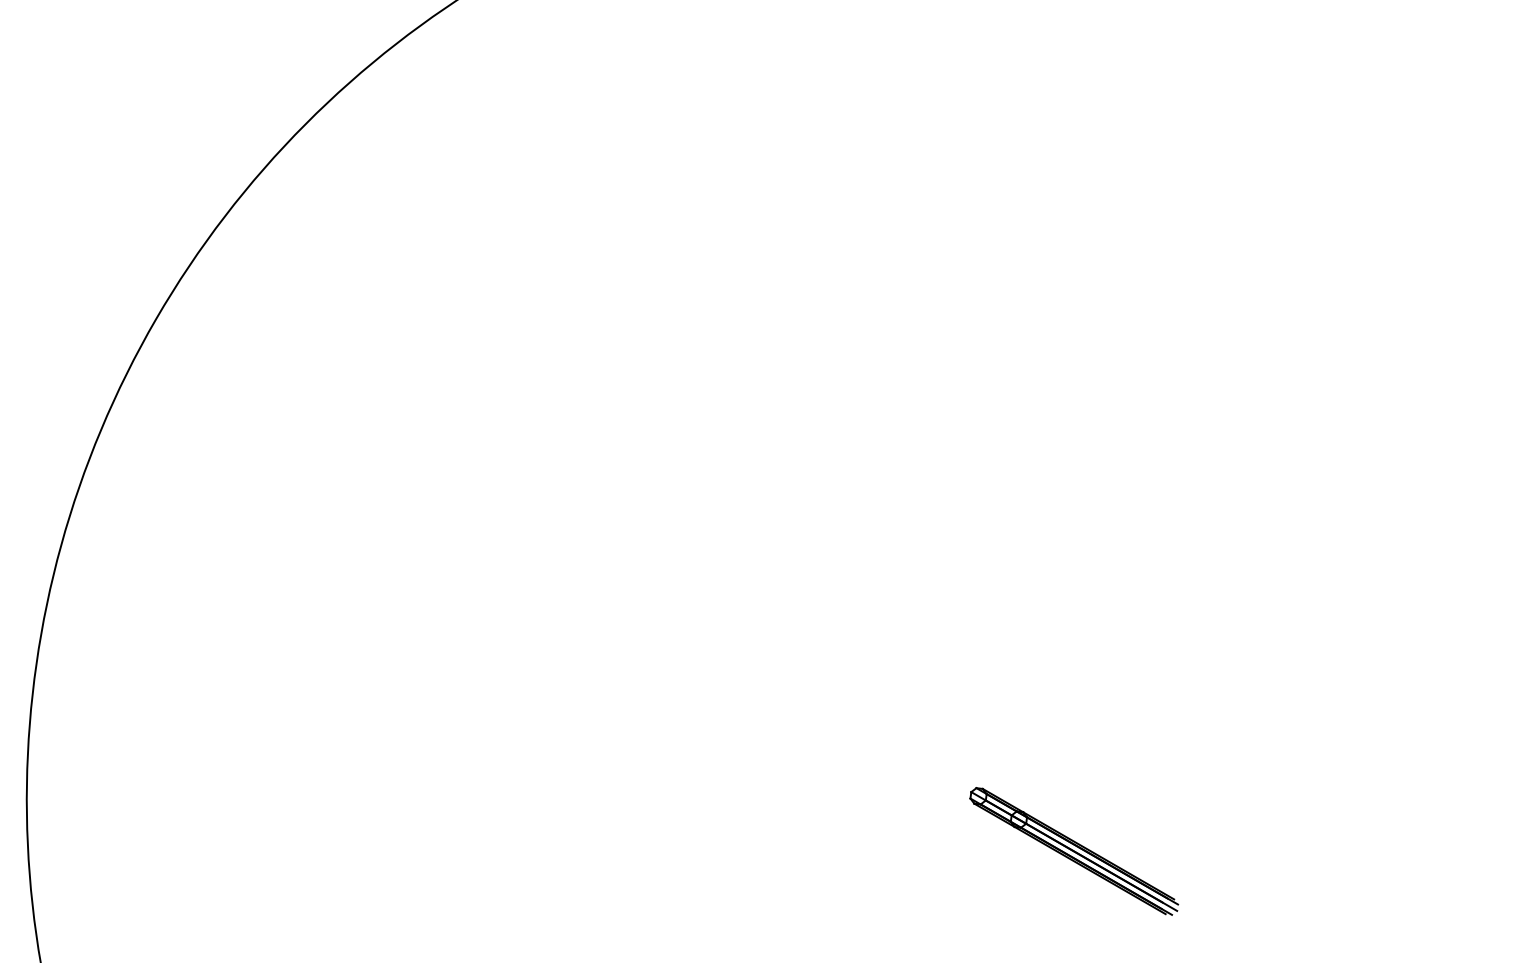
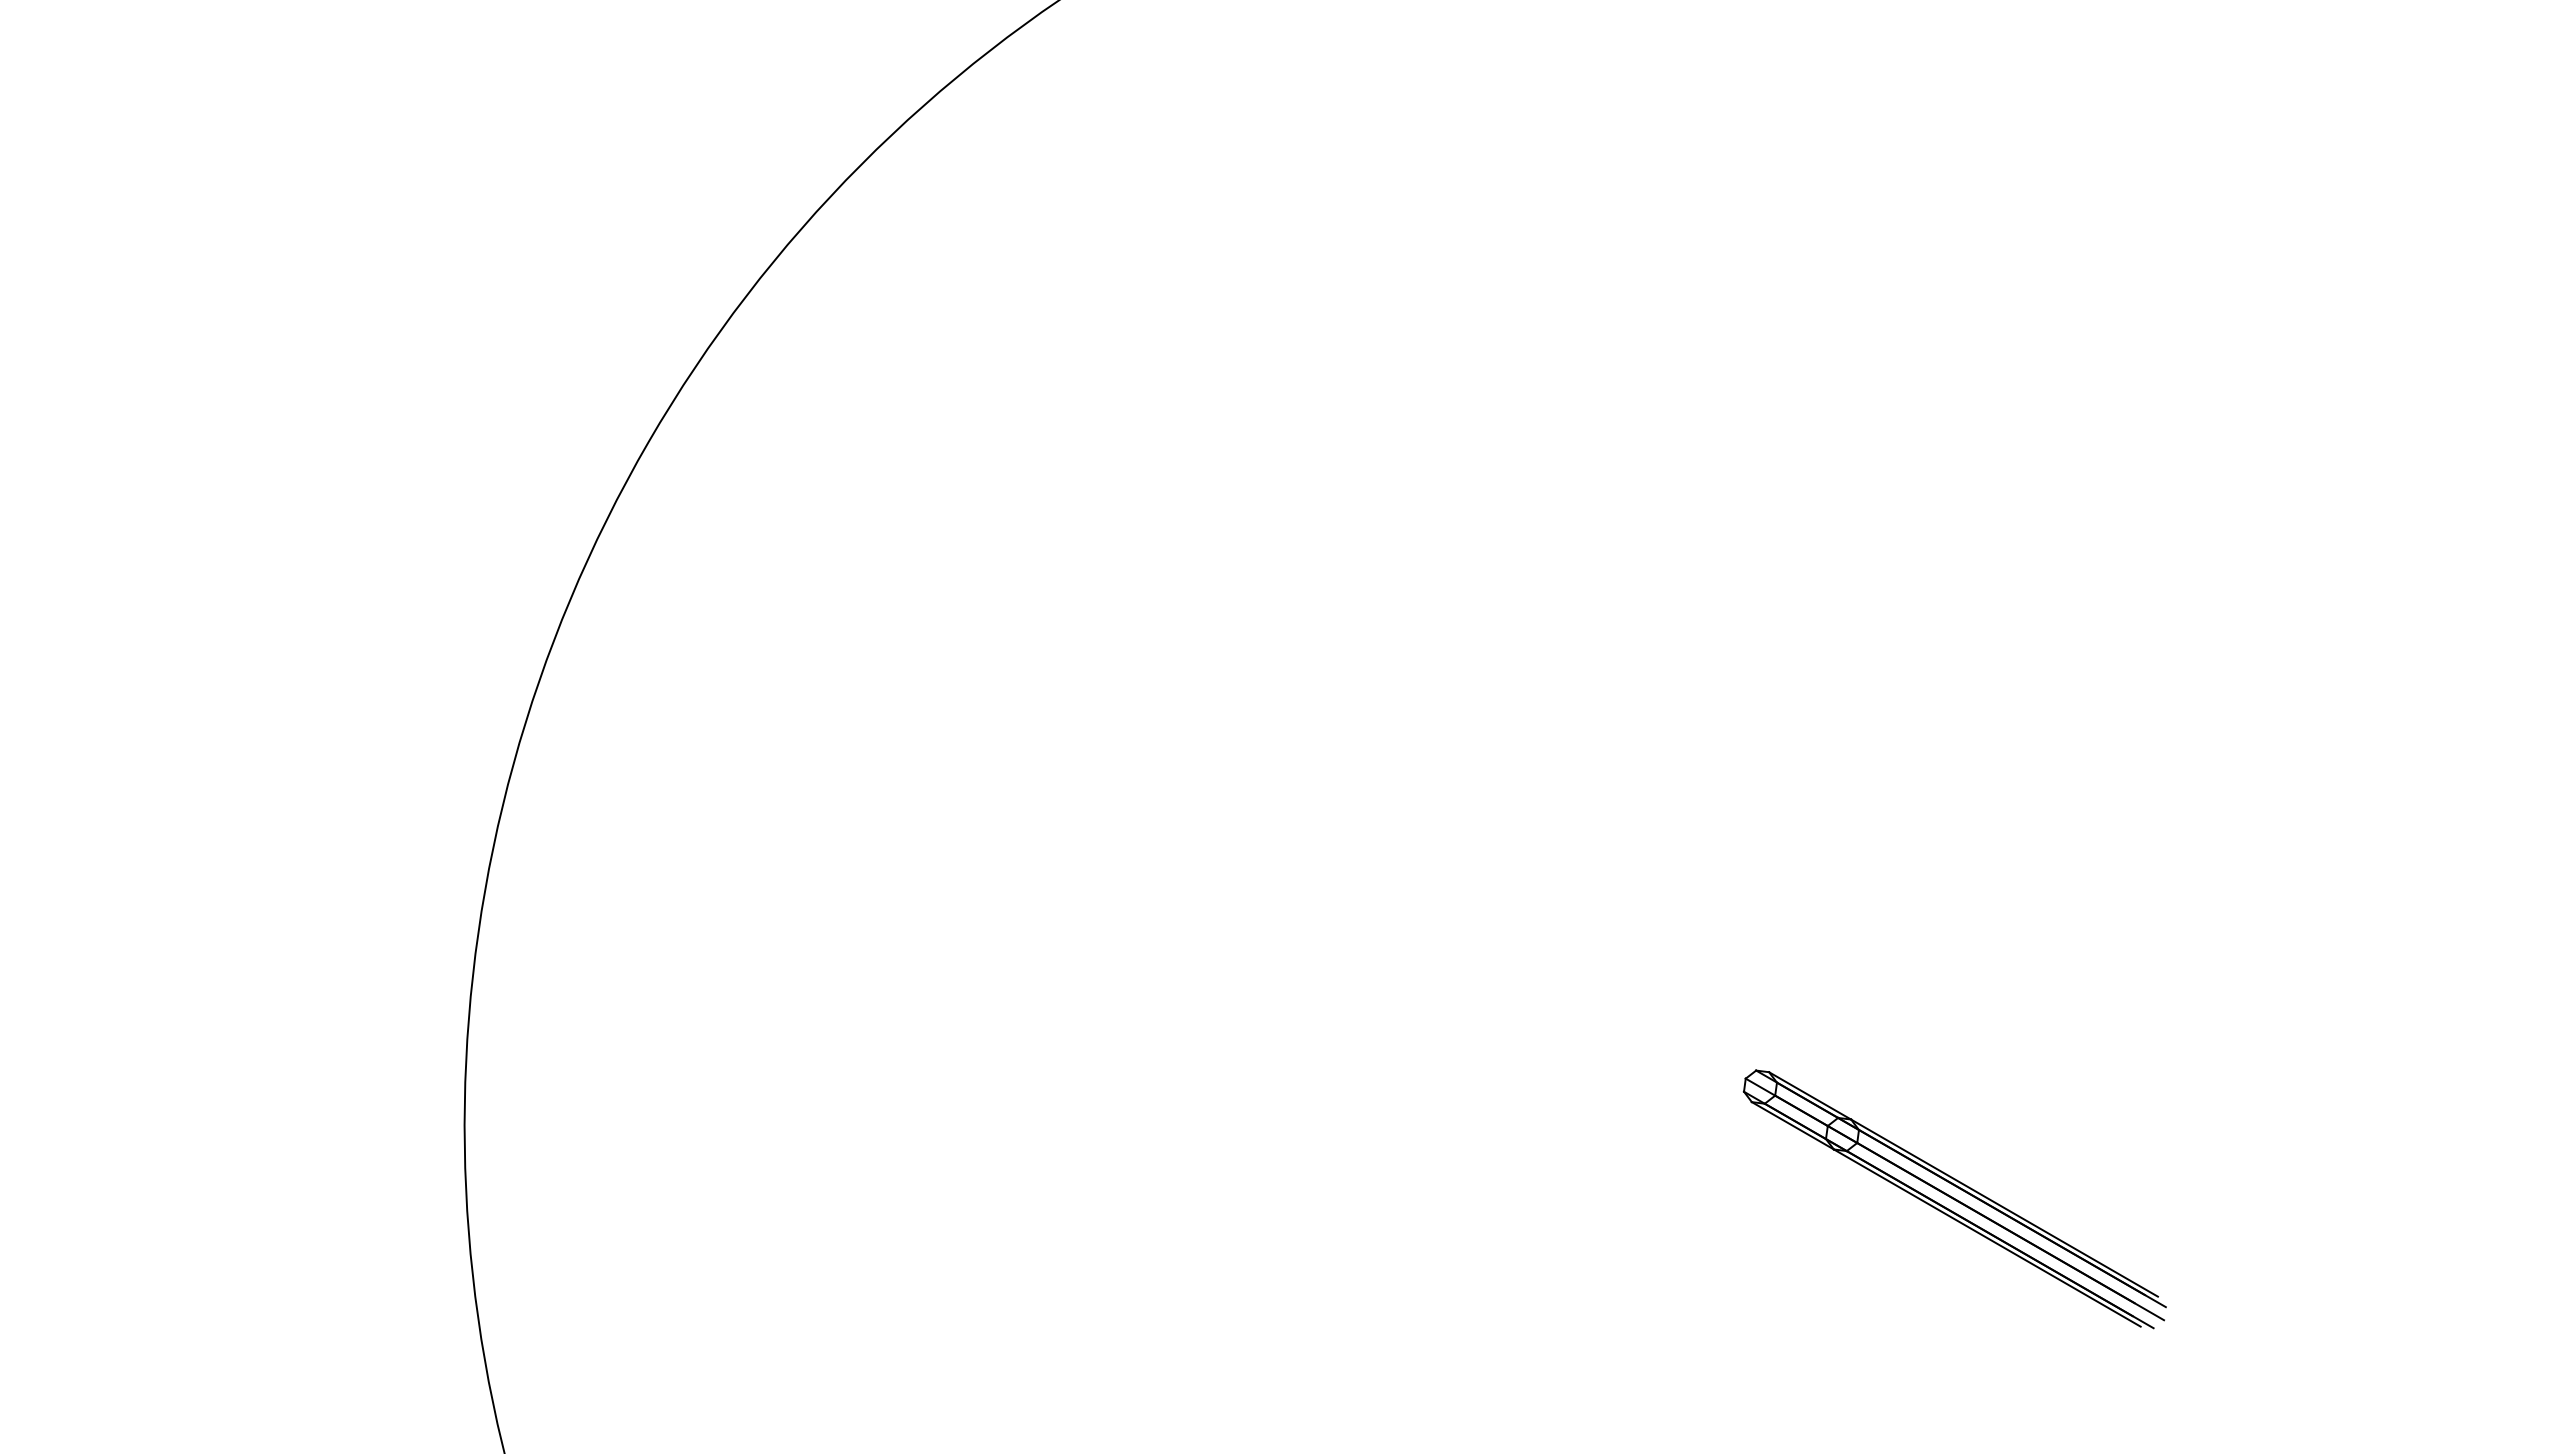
part: (1074, 851) -> (1954, 1199), size x1.43

